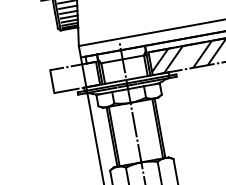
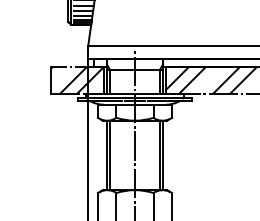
hatch: (74, 77) -> (76, 80), added

